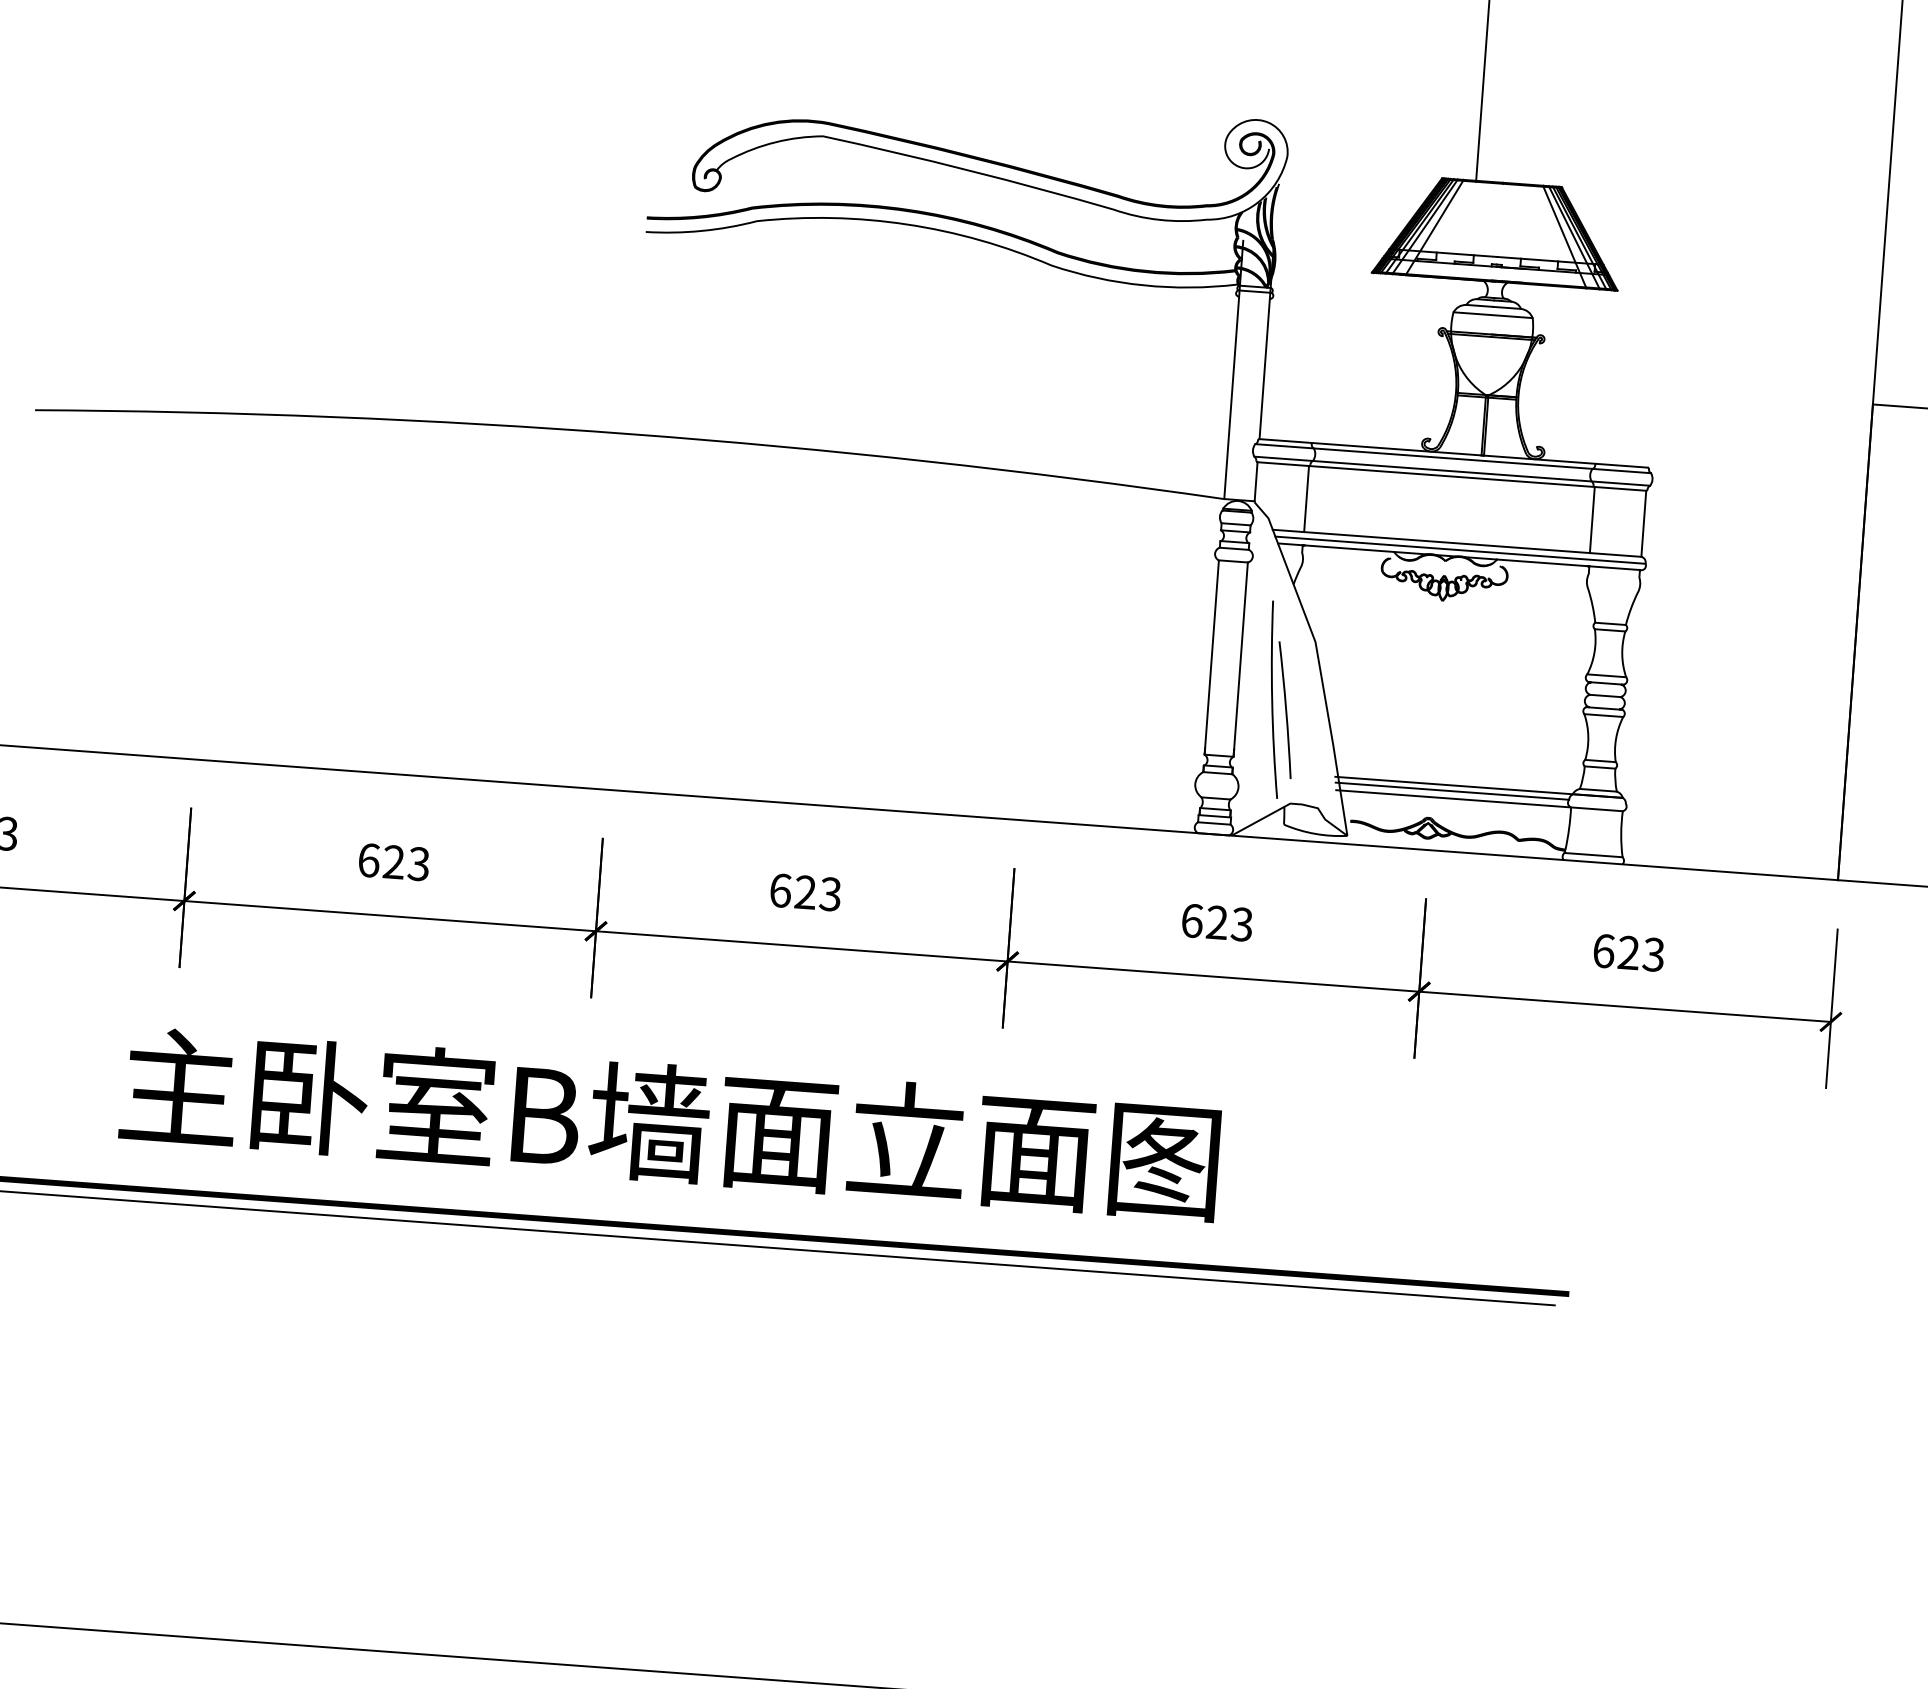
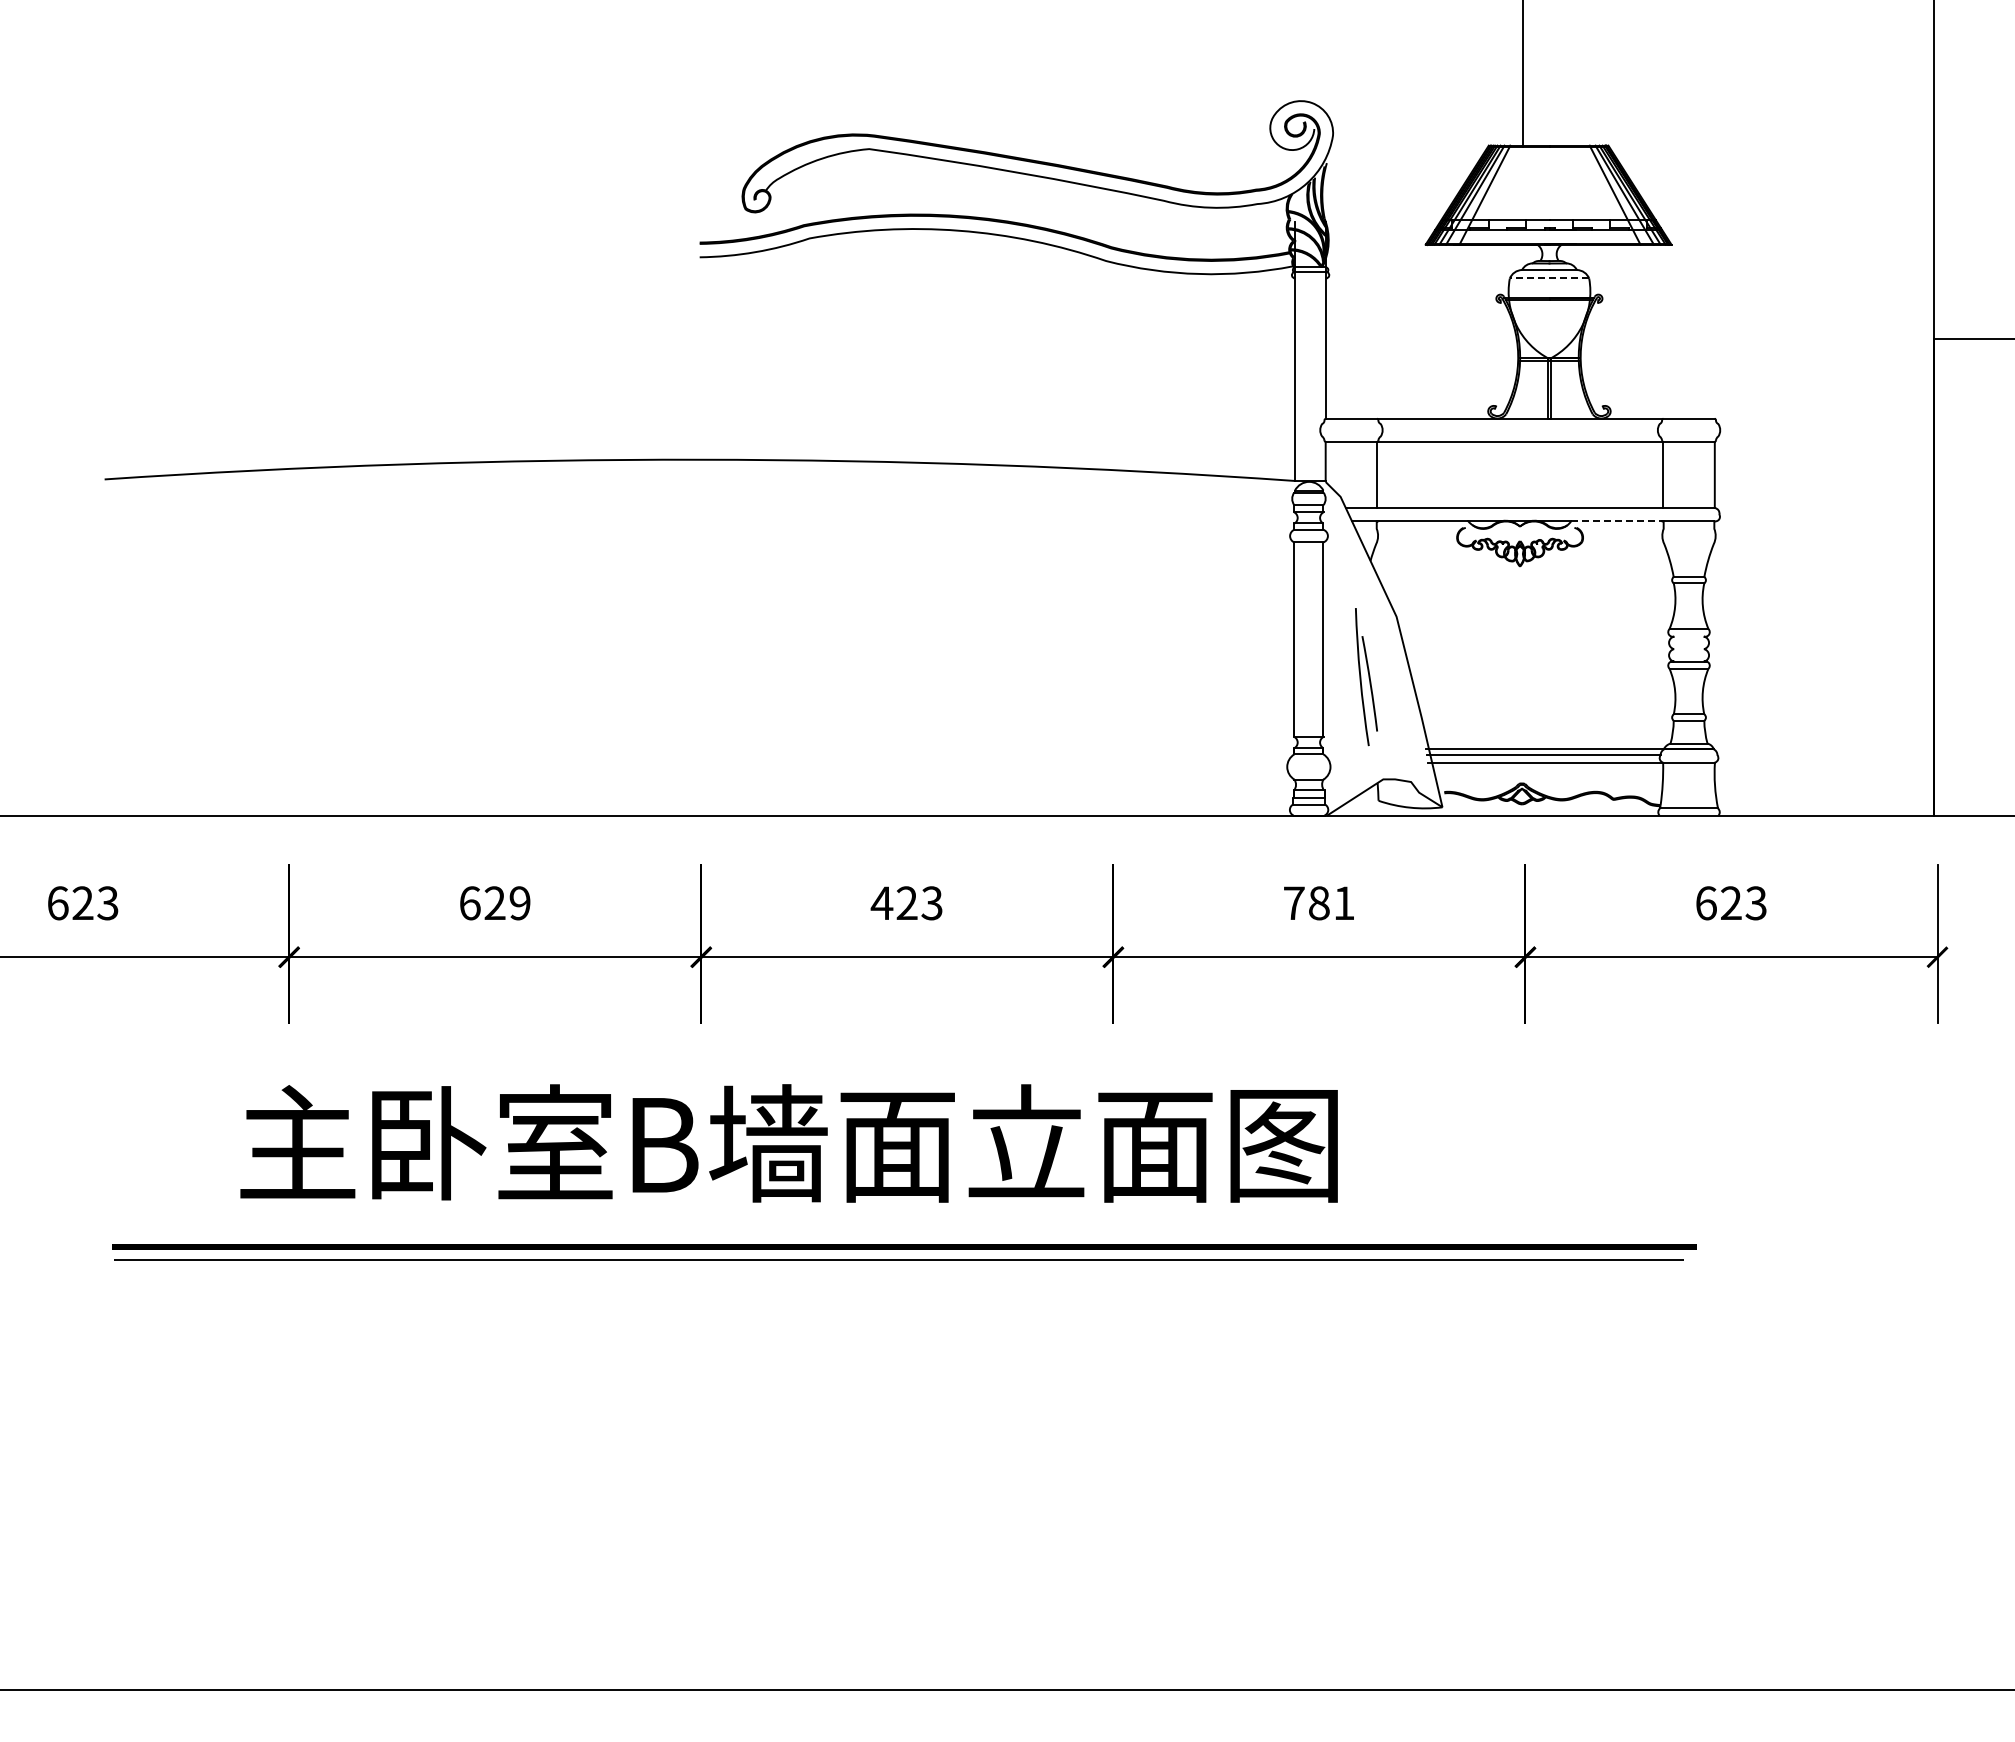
line: (1493, 315) -> (1549, 278), solid -> dashed
line: (1453, 459) -> (1520, 424), removed
line: (1452, 471) -> (1520, 436), removed
line: (1459, 550) -> (1533, 514), removed
line: (1543, 563) -> (1617, 521), solid -> dashed
line: (1605, 683) -> (1688, 636), removed
line: (1605, 696) -> (1689, 649), removed
part: (1281, 699) -> (1366, 676), size x0.7
text: (418, 864) -> (519, 903), 623 -> 629
text: (779, 890) -> (881, 903), 623 -> 423
text: (1217, 922) -> (1319, 903), 623 -> 781

